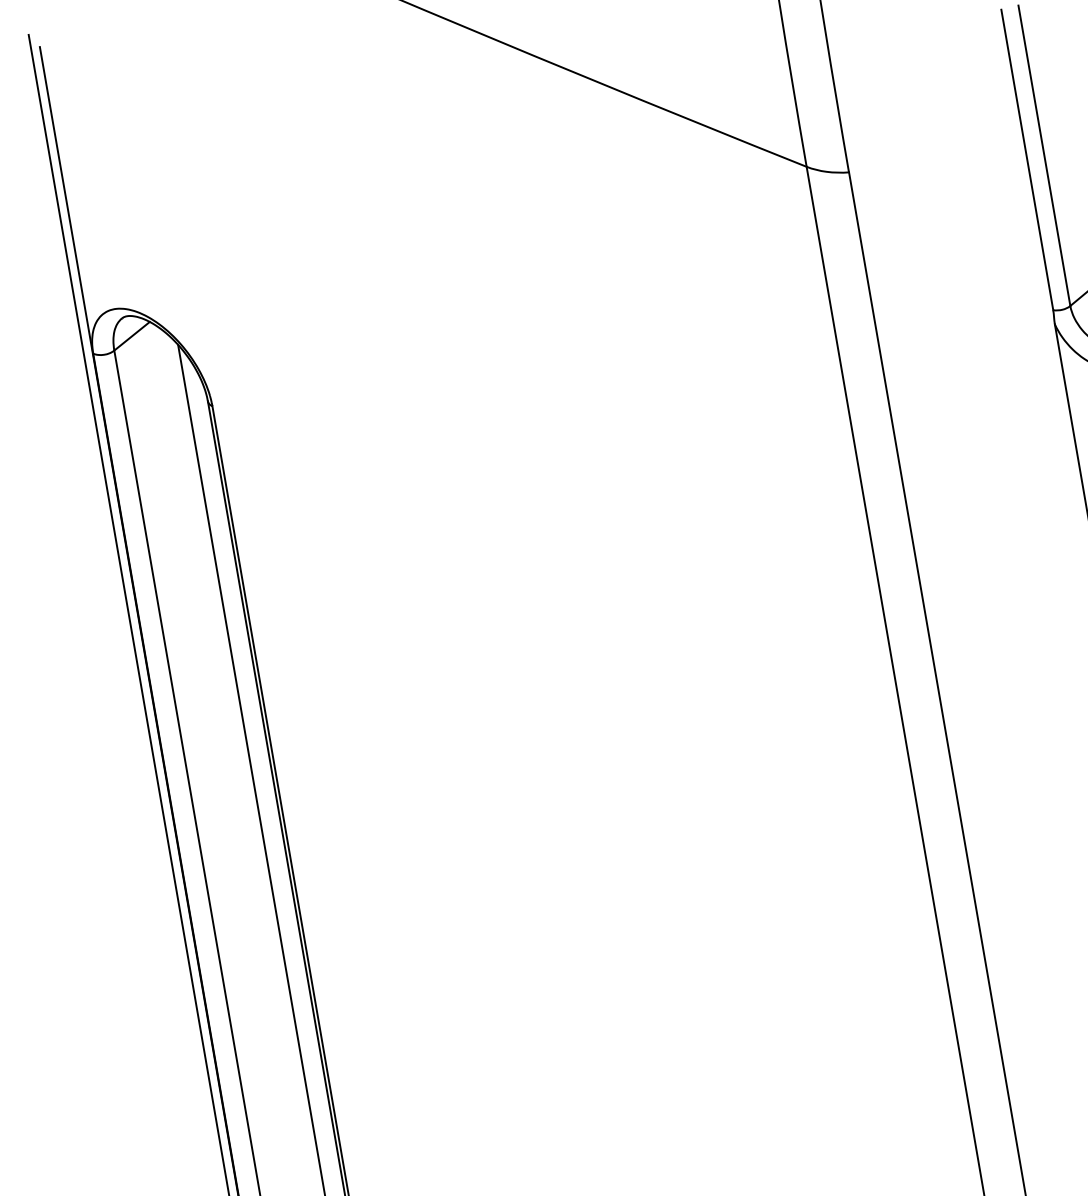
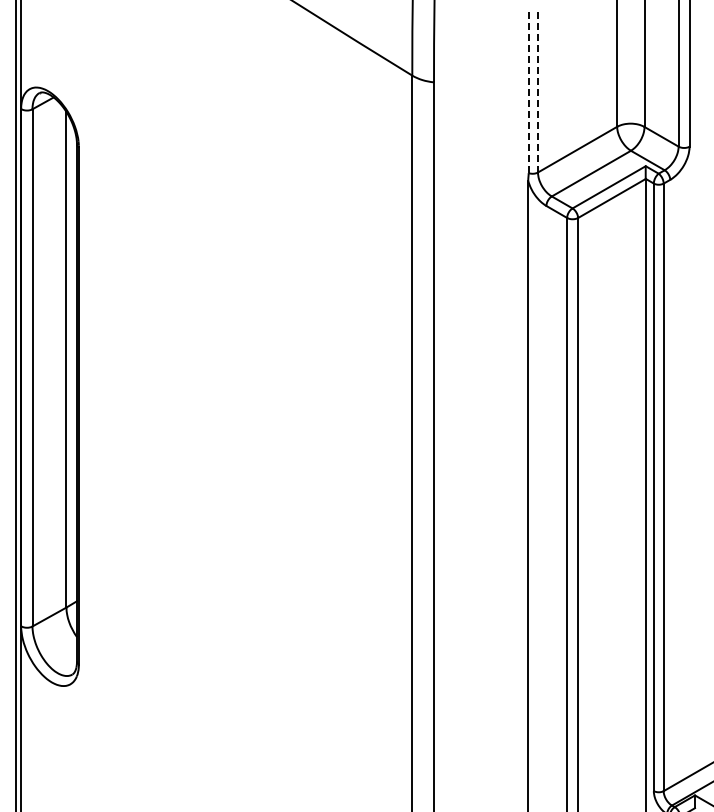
line: (1045, 154) -> (538, 90), solid -> dashed
line: (1026, 159) -> (528, 91), solid -> dashed

